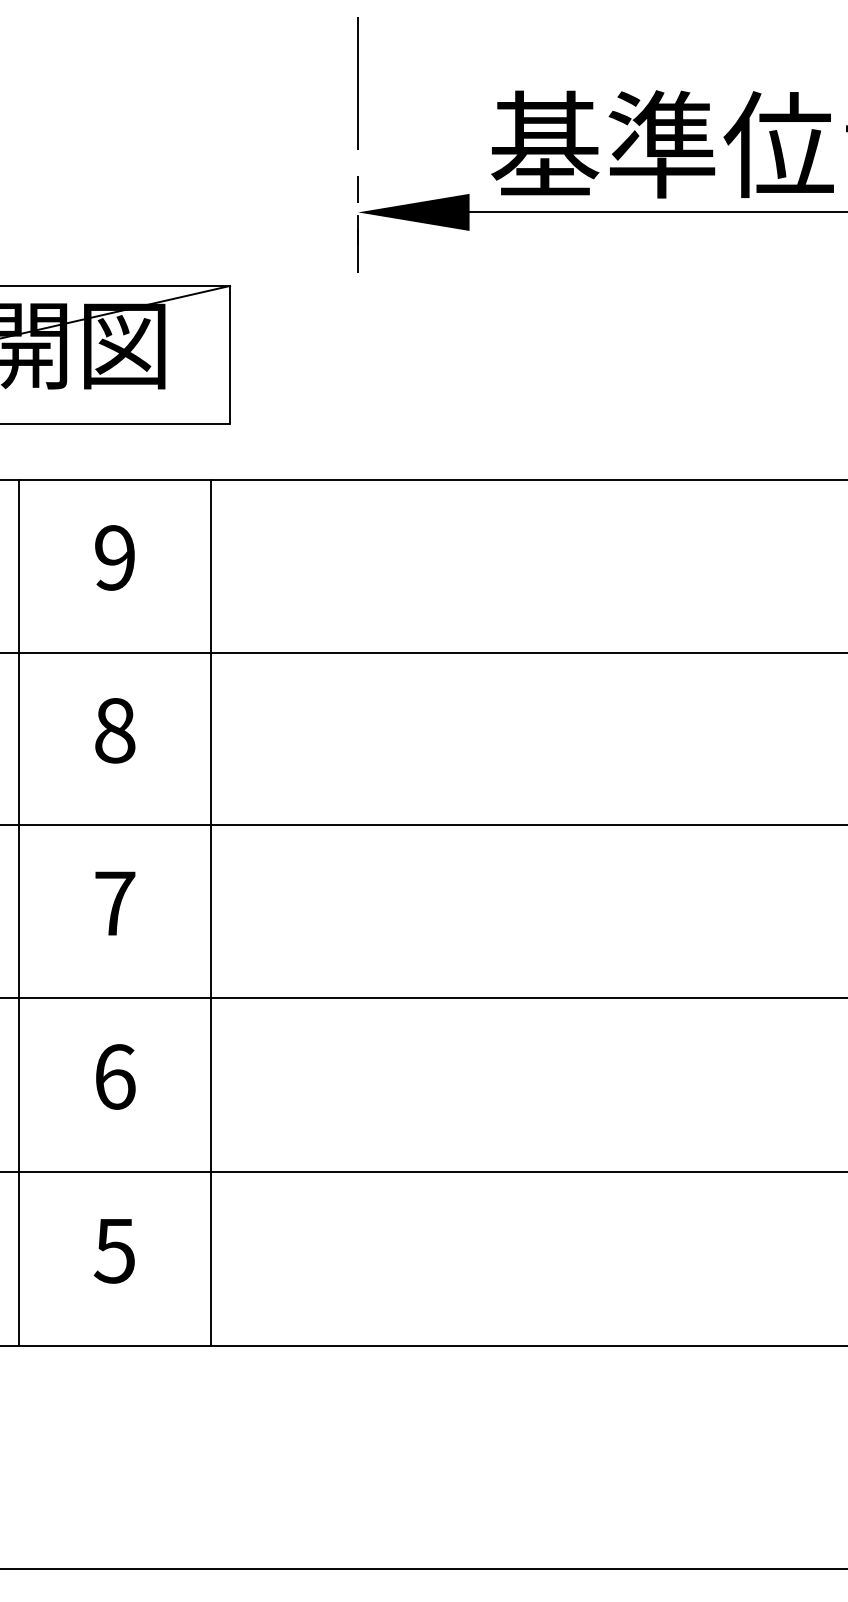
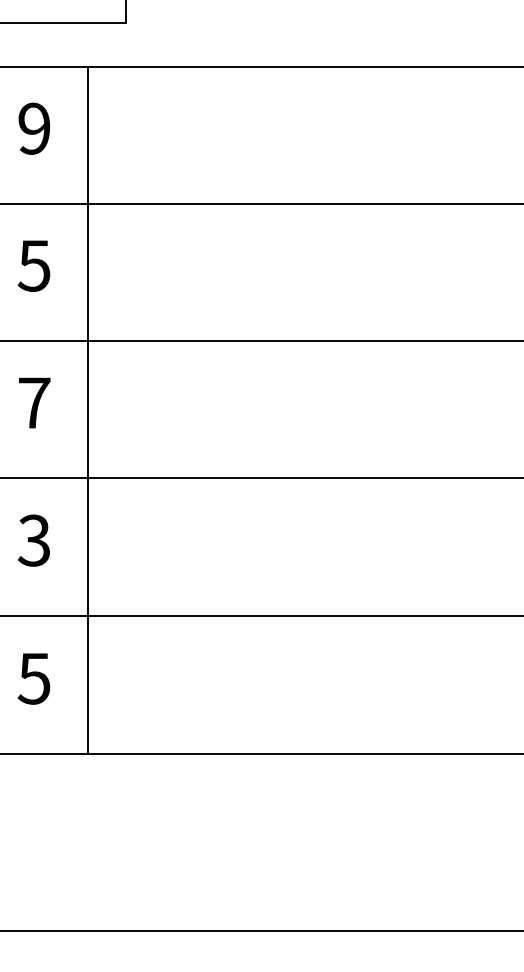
text: (114, 730) -> (34, 265), 8 -> 5
line: (211, 912) -> (88, 410), moved
text: (114, 1076) -> (34, 540), 6 -> 3

